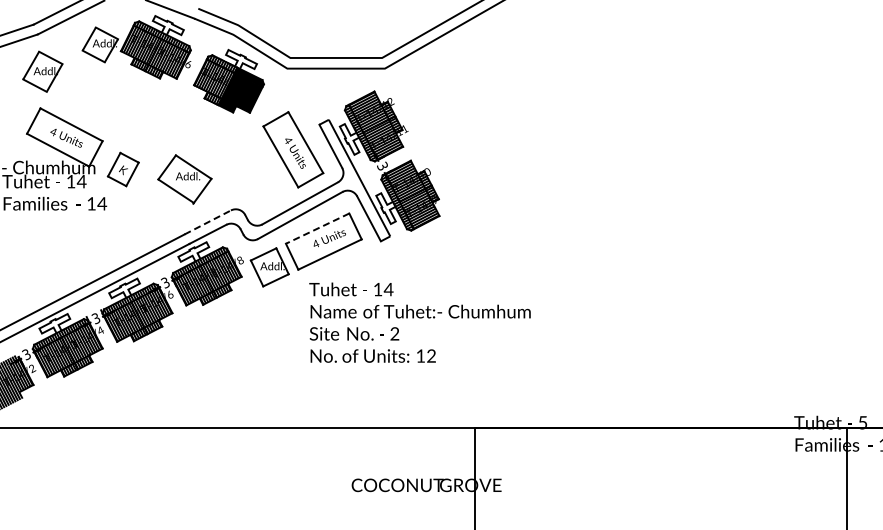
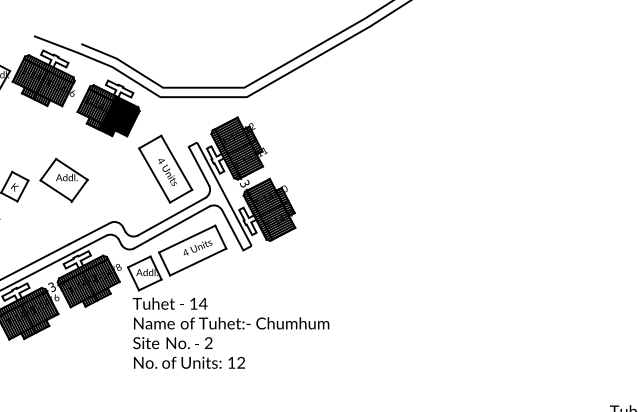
part: (184, 179) -> (63, 180), moved
line: (208, 222) -> (90, 233), dashed -> solid
line: (317, 228) -> (187, 238), dashed -> solid
text: (419, 322) -> (230, 333), moved

